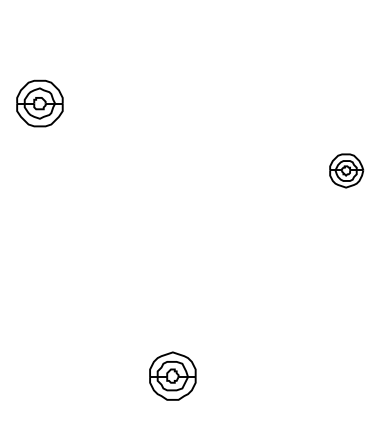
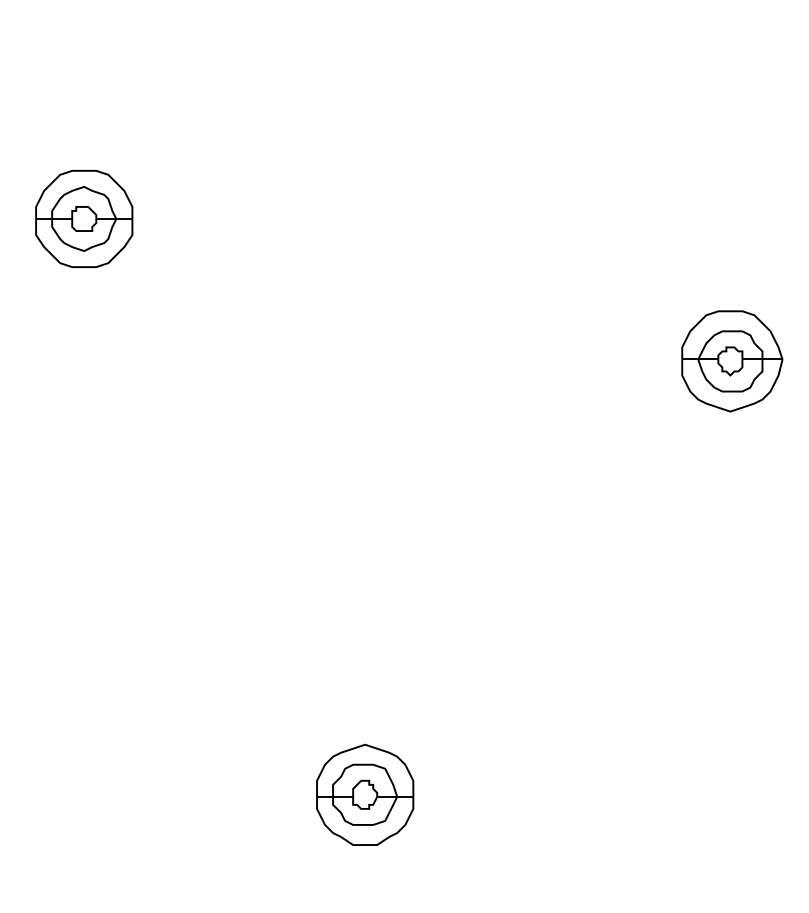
part: (346, 170) -> (732, 360), size x1.43

